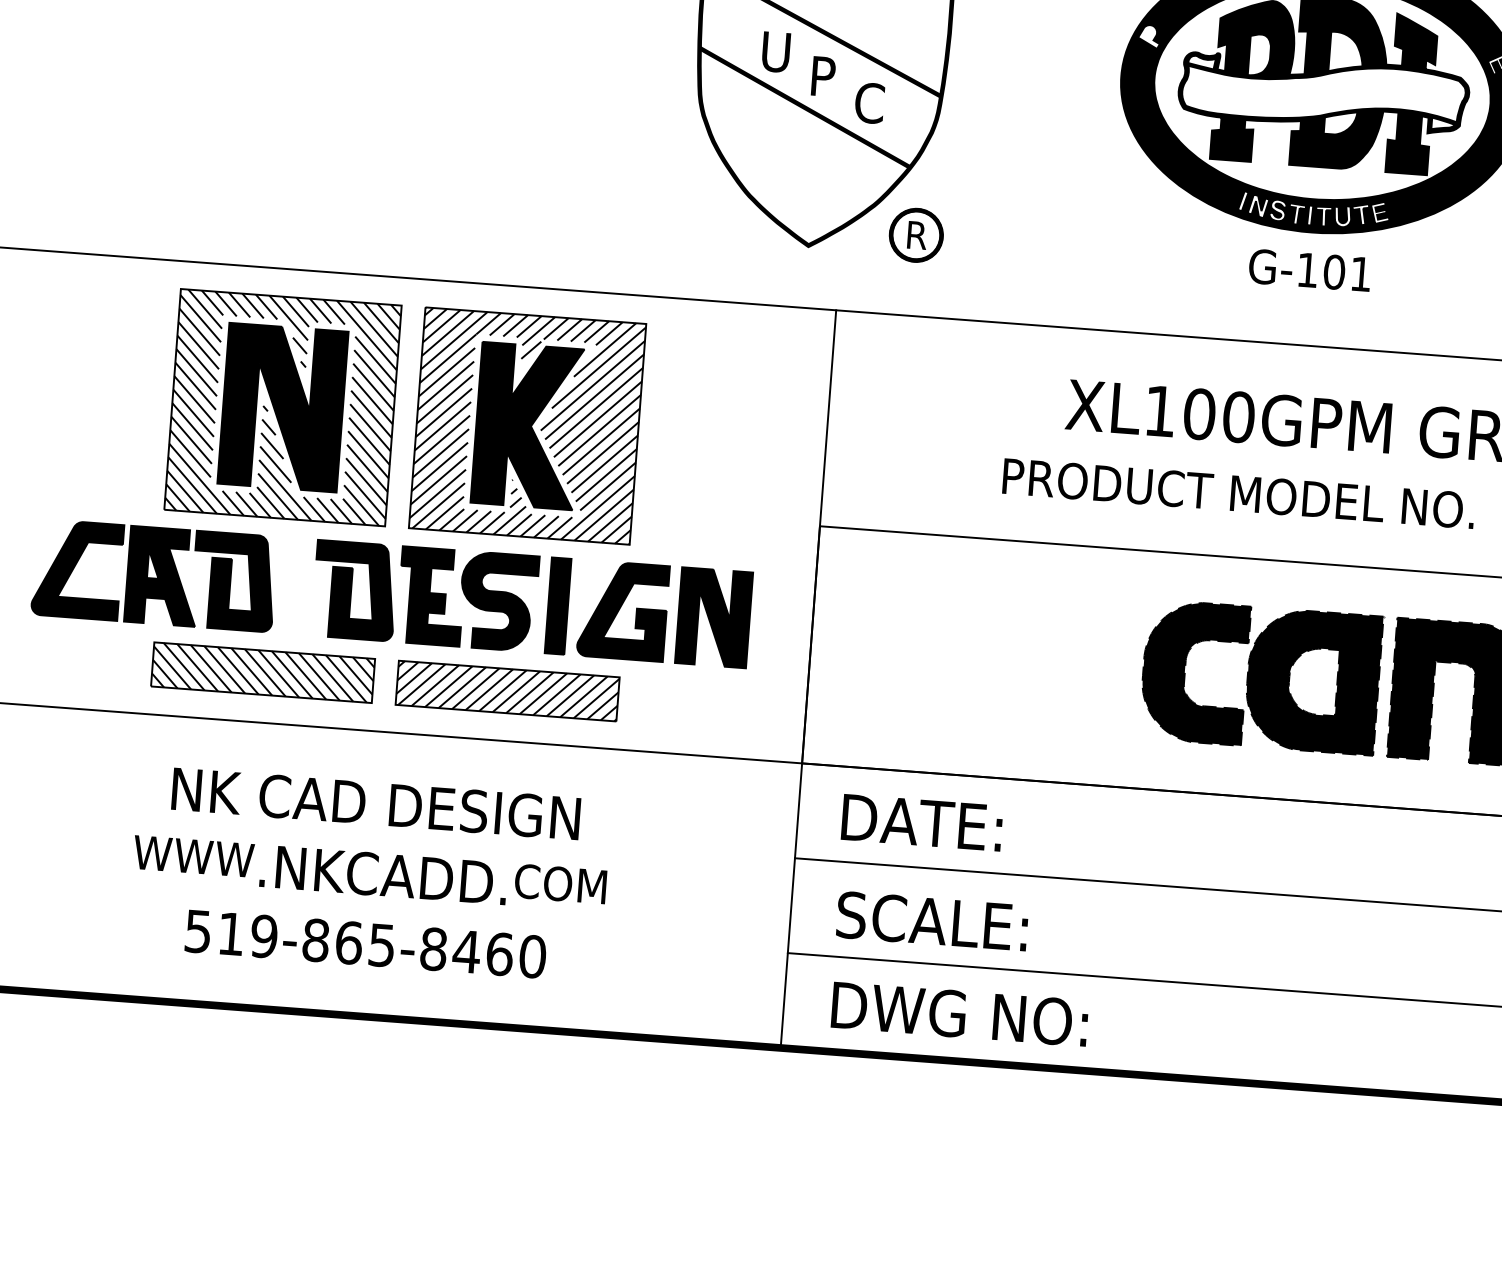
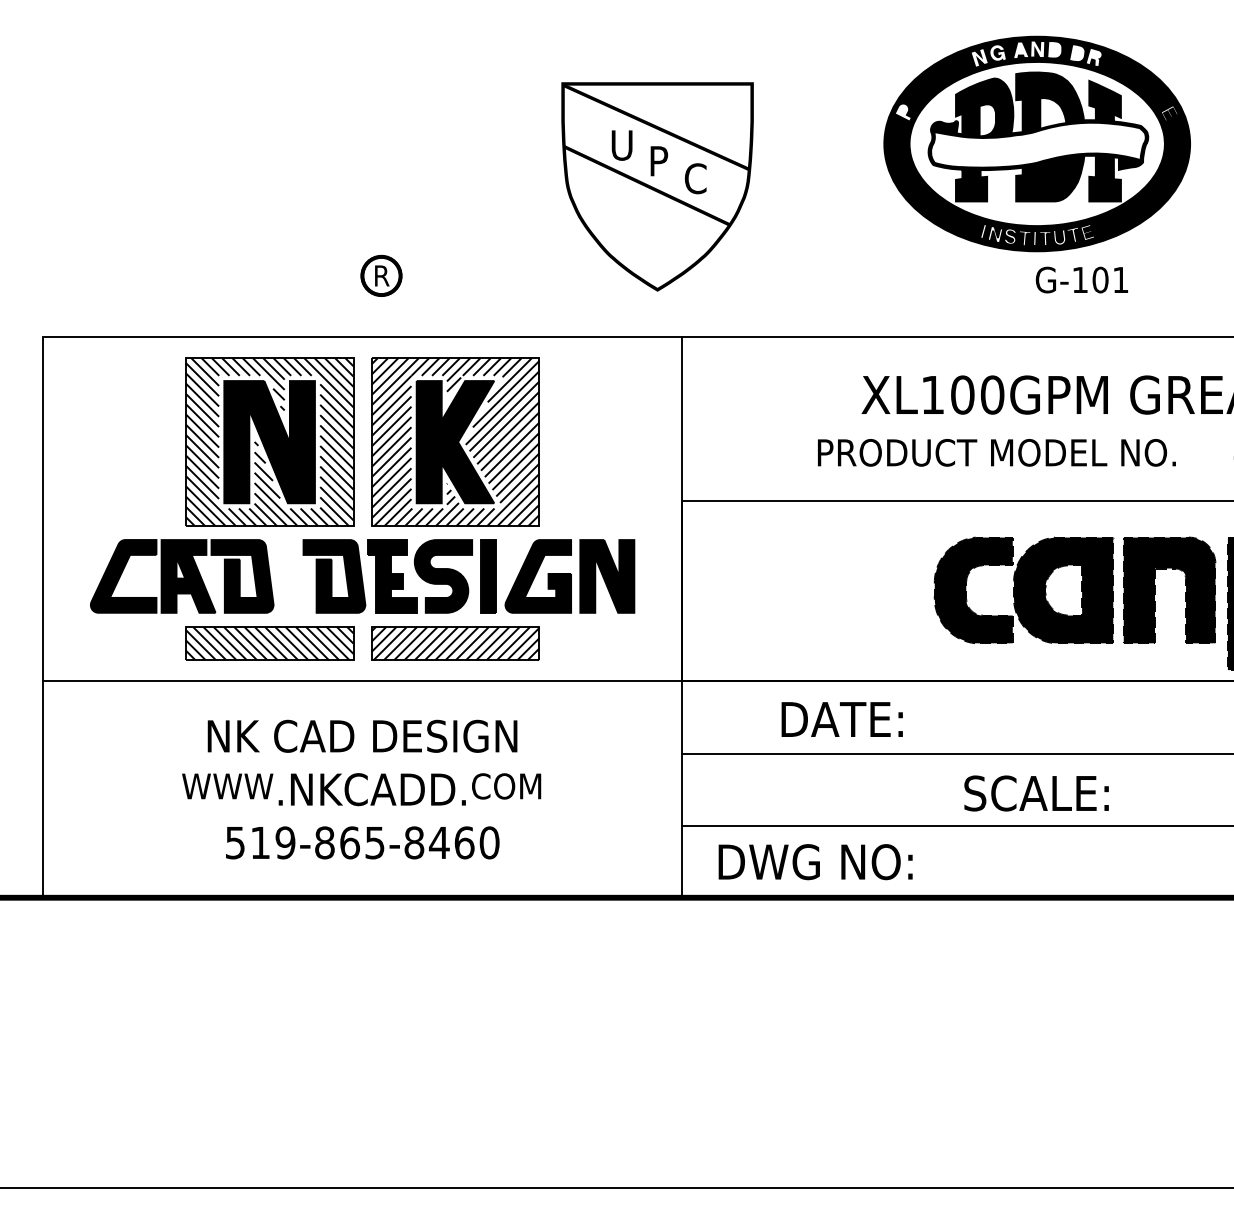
part: (916, 234) -> (381, 275), moved
text: (1309, 269) -> (1081, 279), moved
text: (921, 822) -> (841, 719), moved
text: (932, 921) -> (1036, 793), moved

